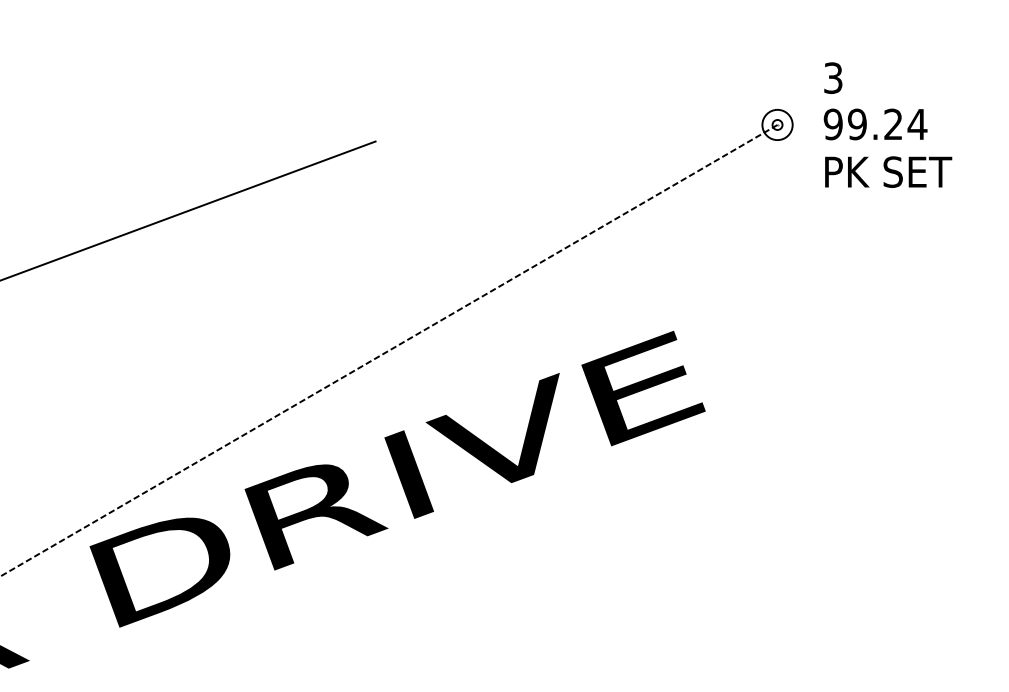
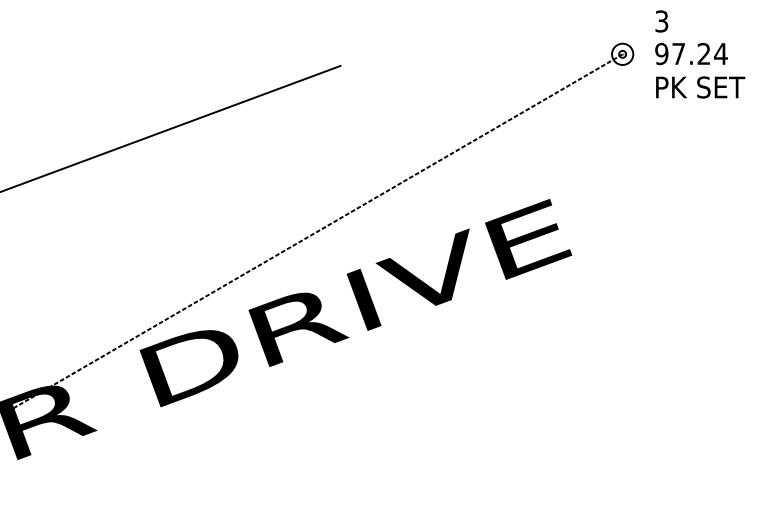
text: (857, 123) -> (678, 53), 99.24 -> 97.24

